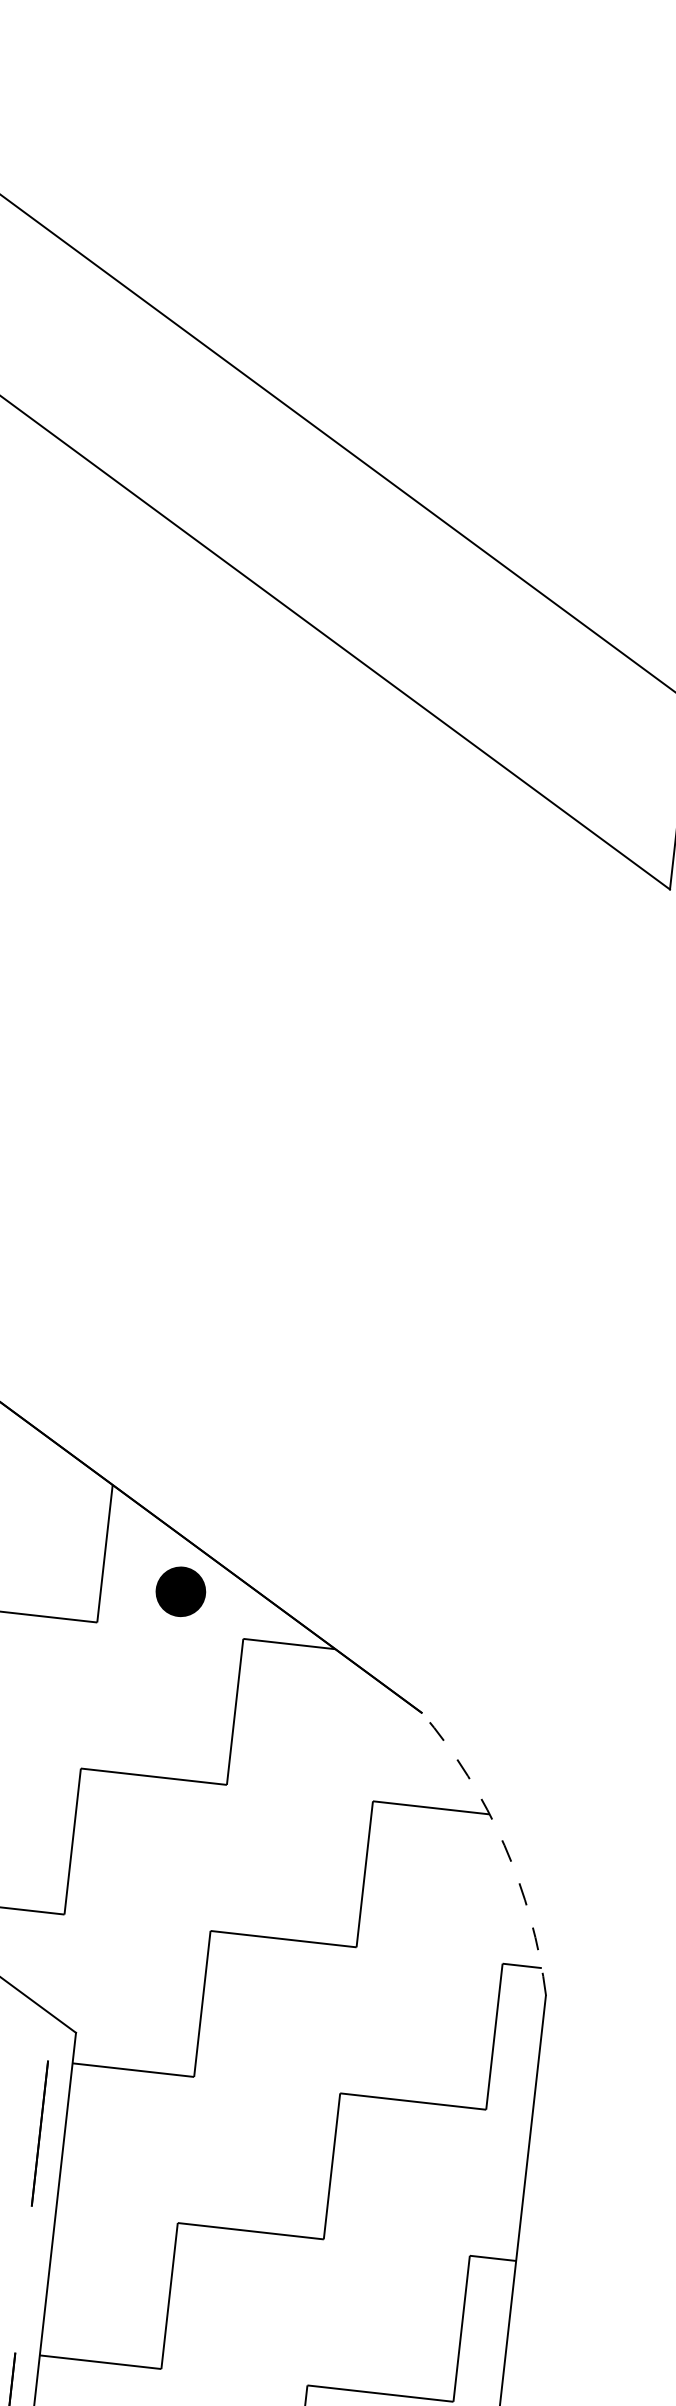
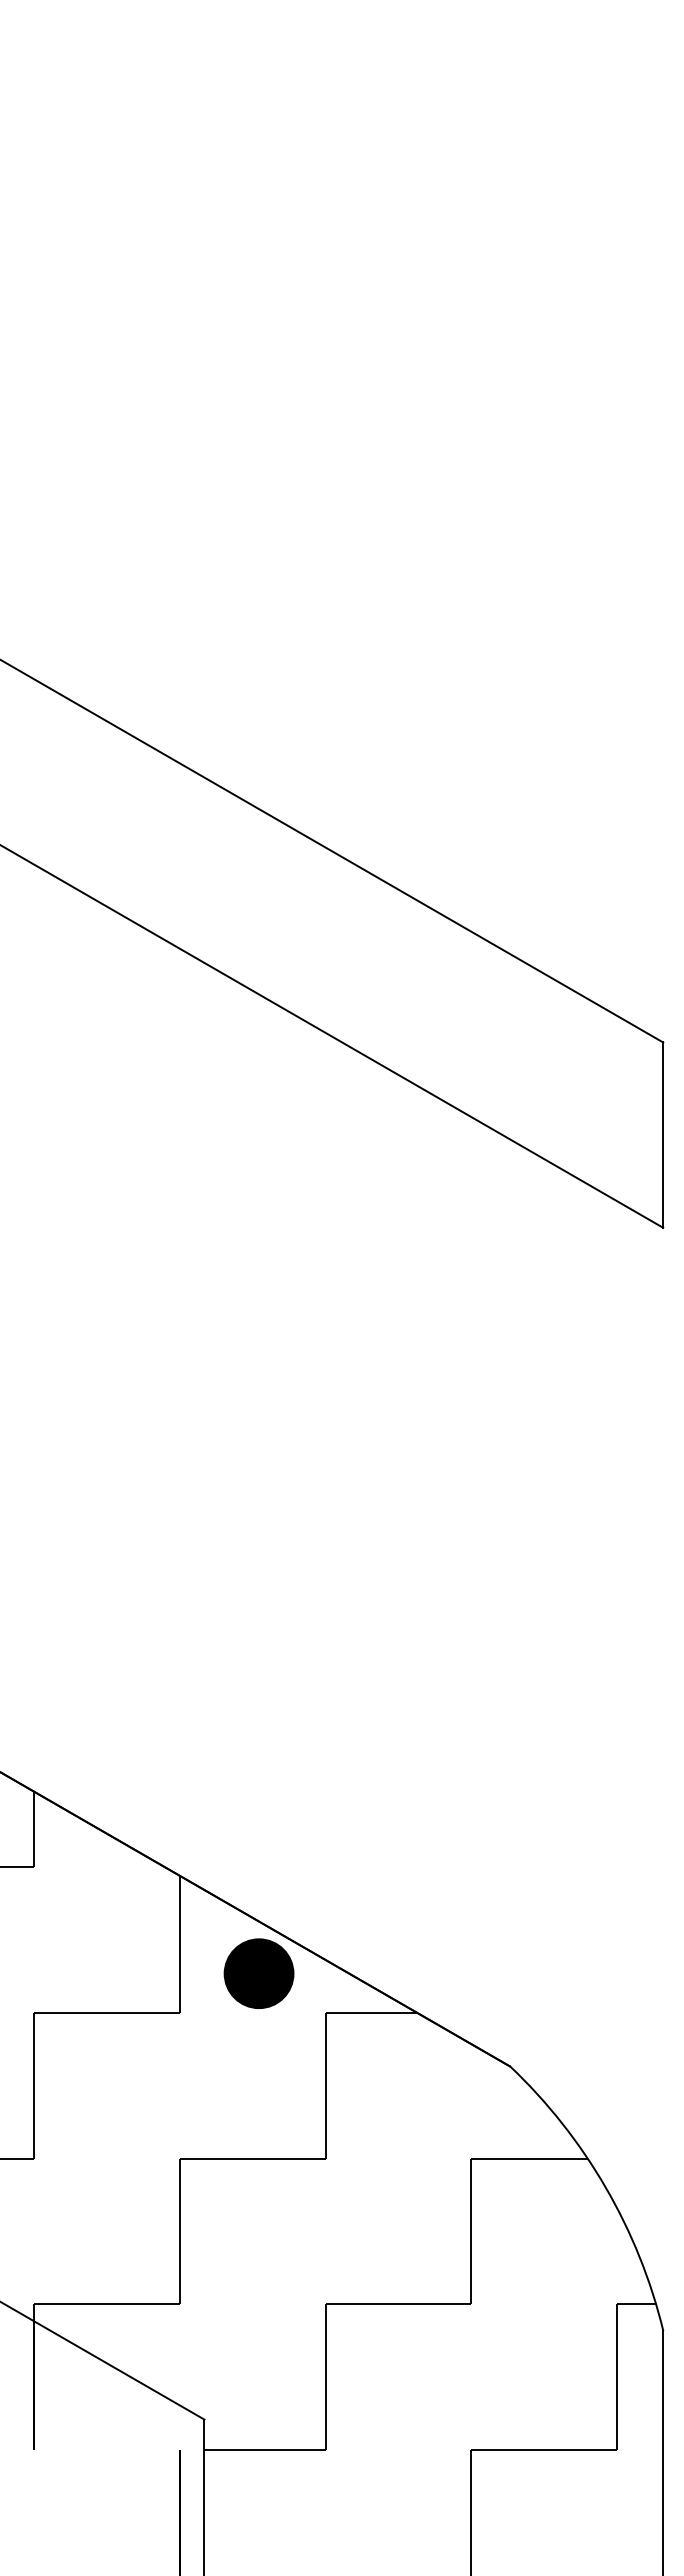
part: (180, 1591) -> (258, 1973), size x1.43
arc: (504, 1845) -> (605, 2187), dashed -> solid

